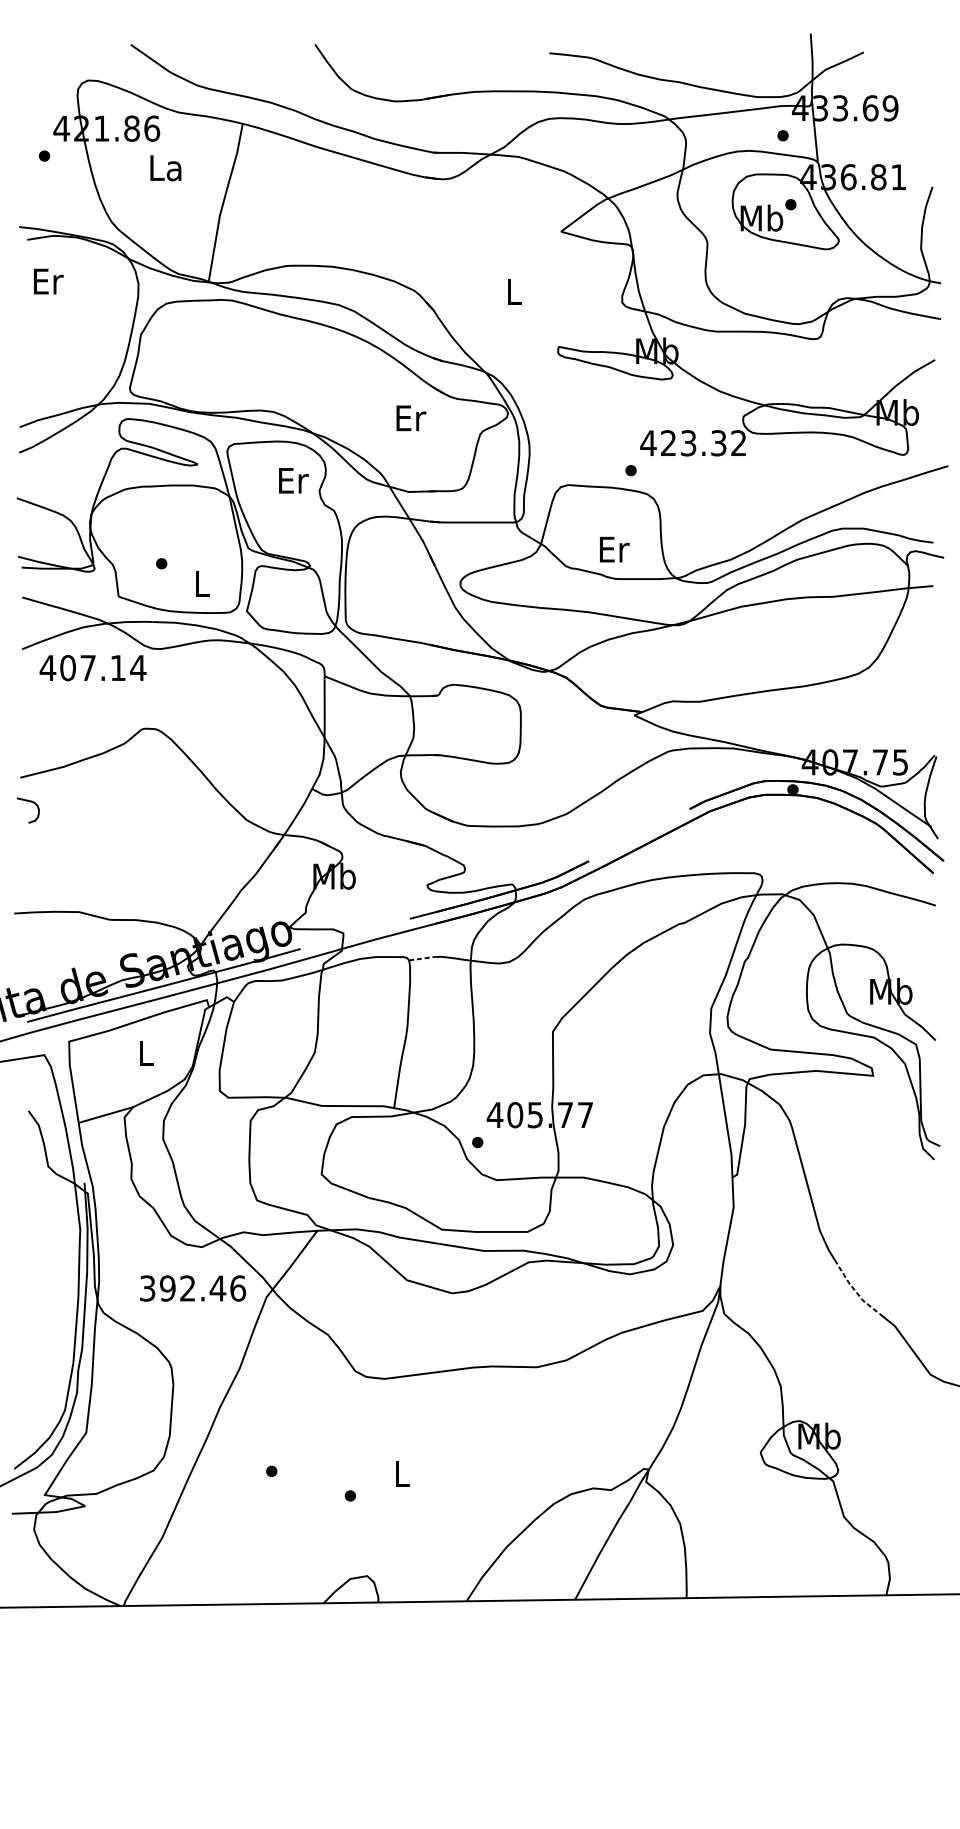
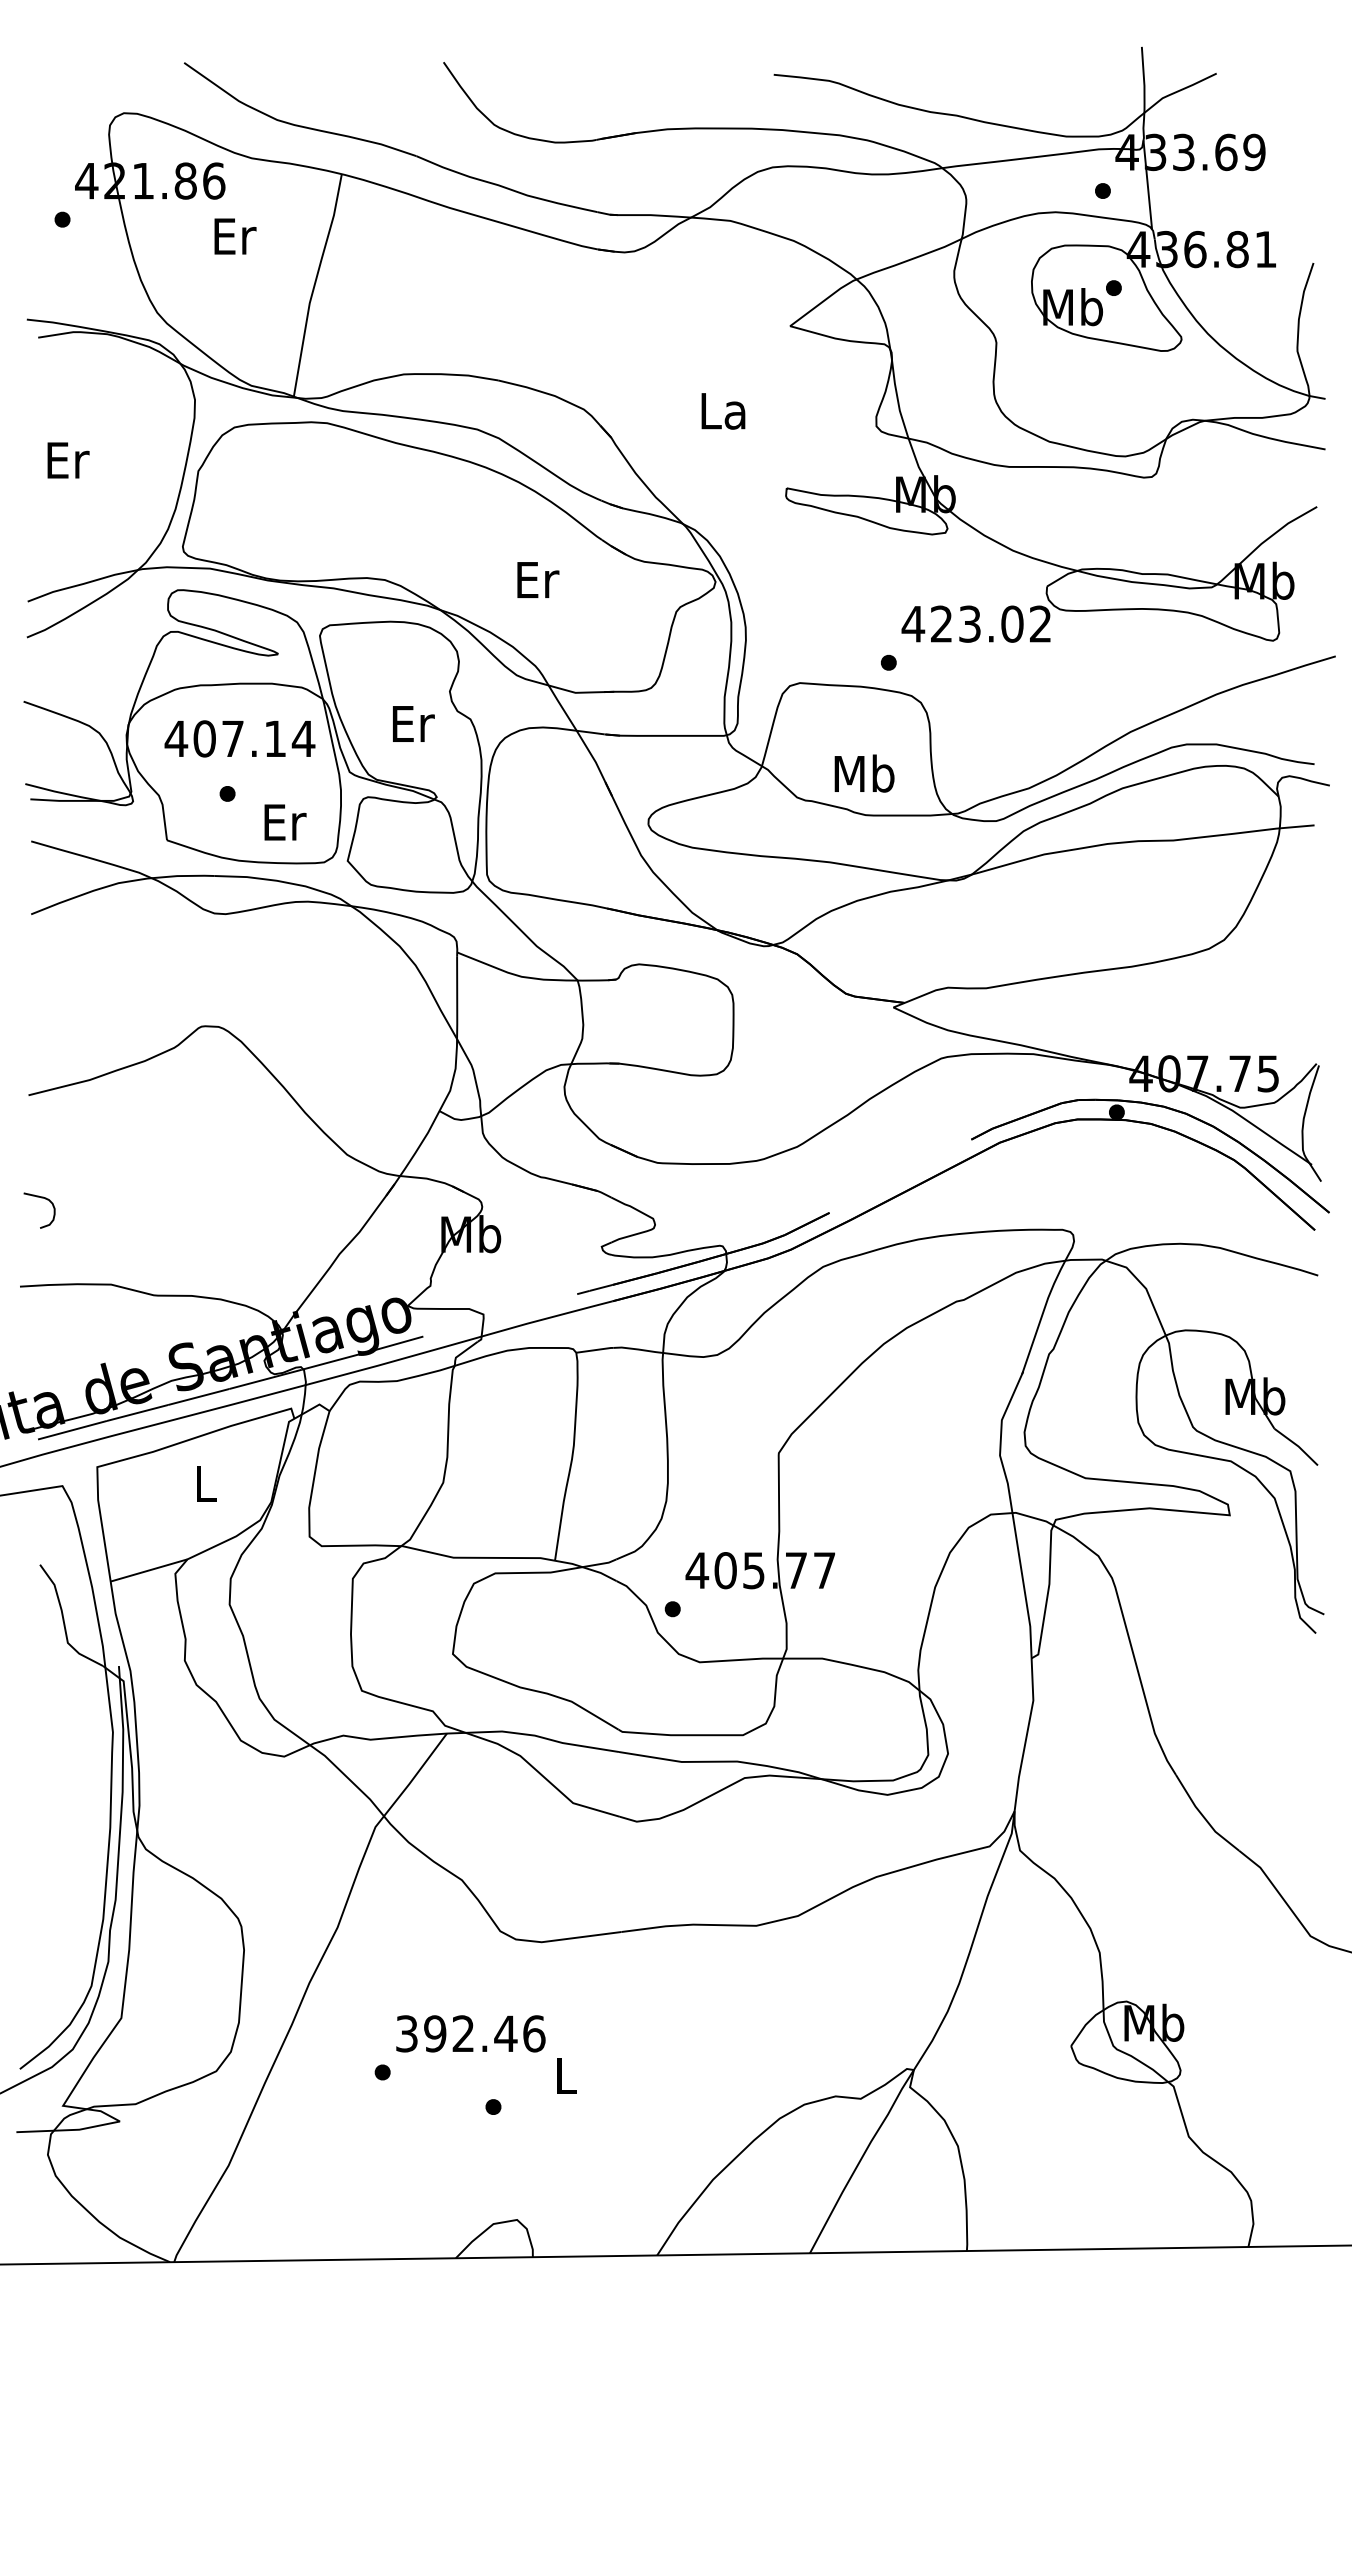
text: (165, 168) -> (233, 236), La -> Er
text: (48, 281) -> (68, 460), moved
text: (513, 292) -> (723, 411), L -> La
text: (411, 417) -> (538, 579), moved
text: (718, 442) -> (1012, 623), 423.32 -> 423.02
text: (293, 480) -> (413, 723), moved
text: (613, 549) -> (864, 773), Er -> Mb
text: (202, 584) -> (285, 822), L -> Er
text: (92, 667) -> (239, 738), moved
curve: (29, 801) -> (41, 1198), moved
line: (422, 958) -> (595, 1350), dashed -> solid
text: (192, 1288) -> (470, 2033), moved
line: (854, 1289) -> (1203, 1816), dashed -> solid

